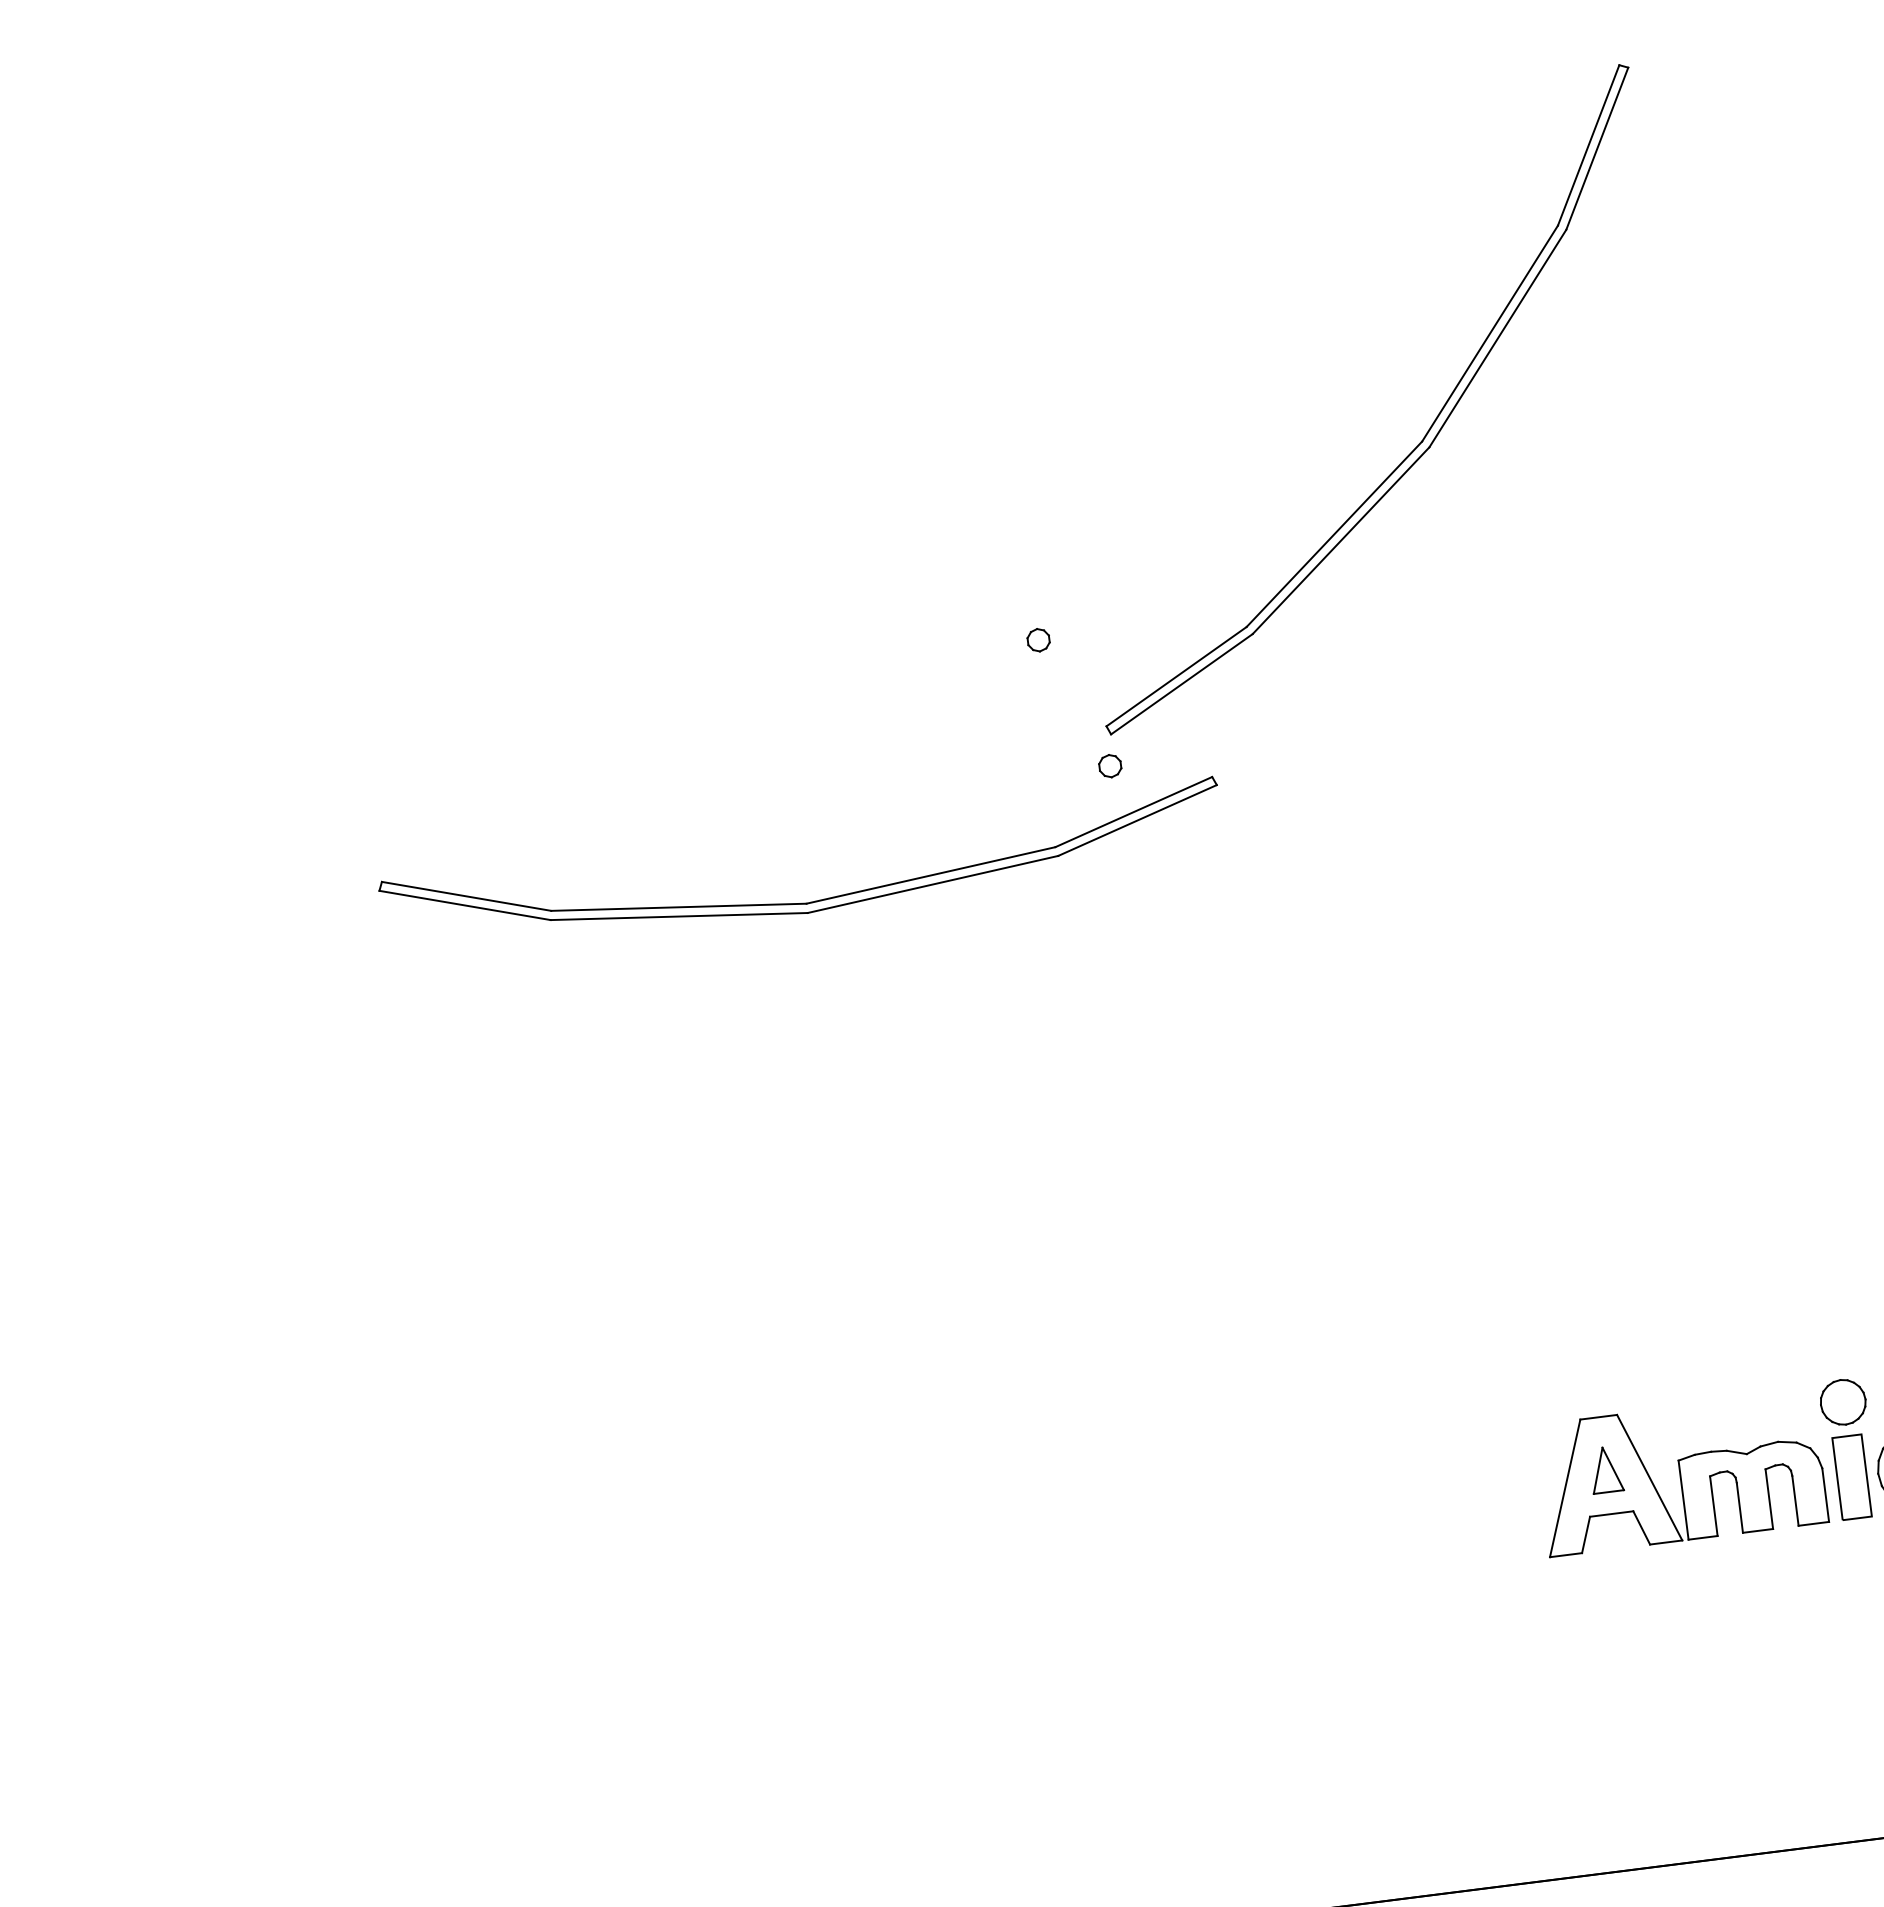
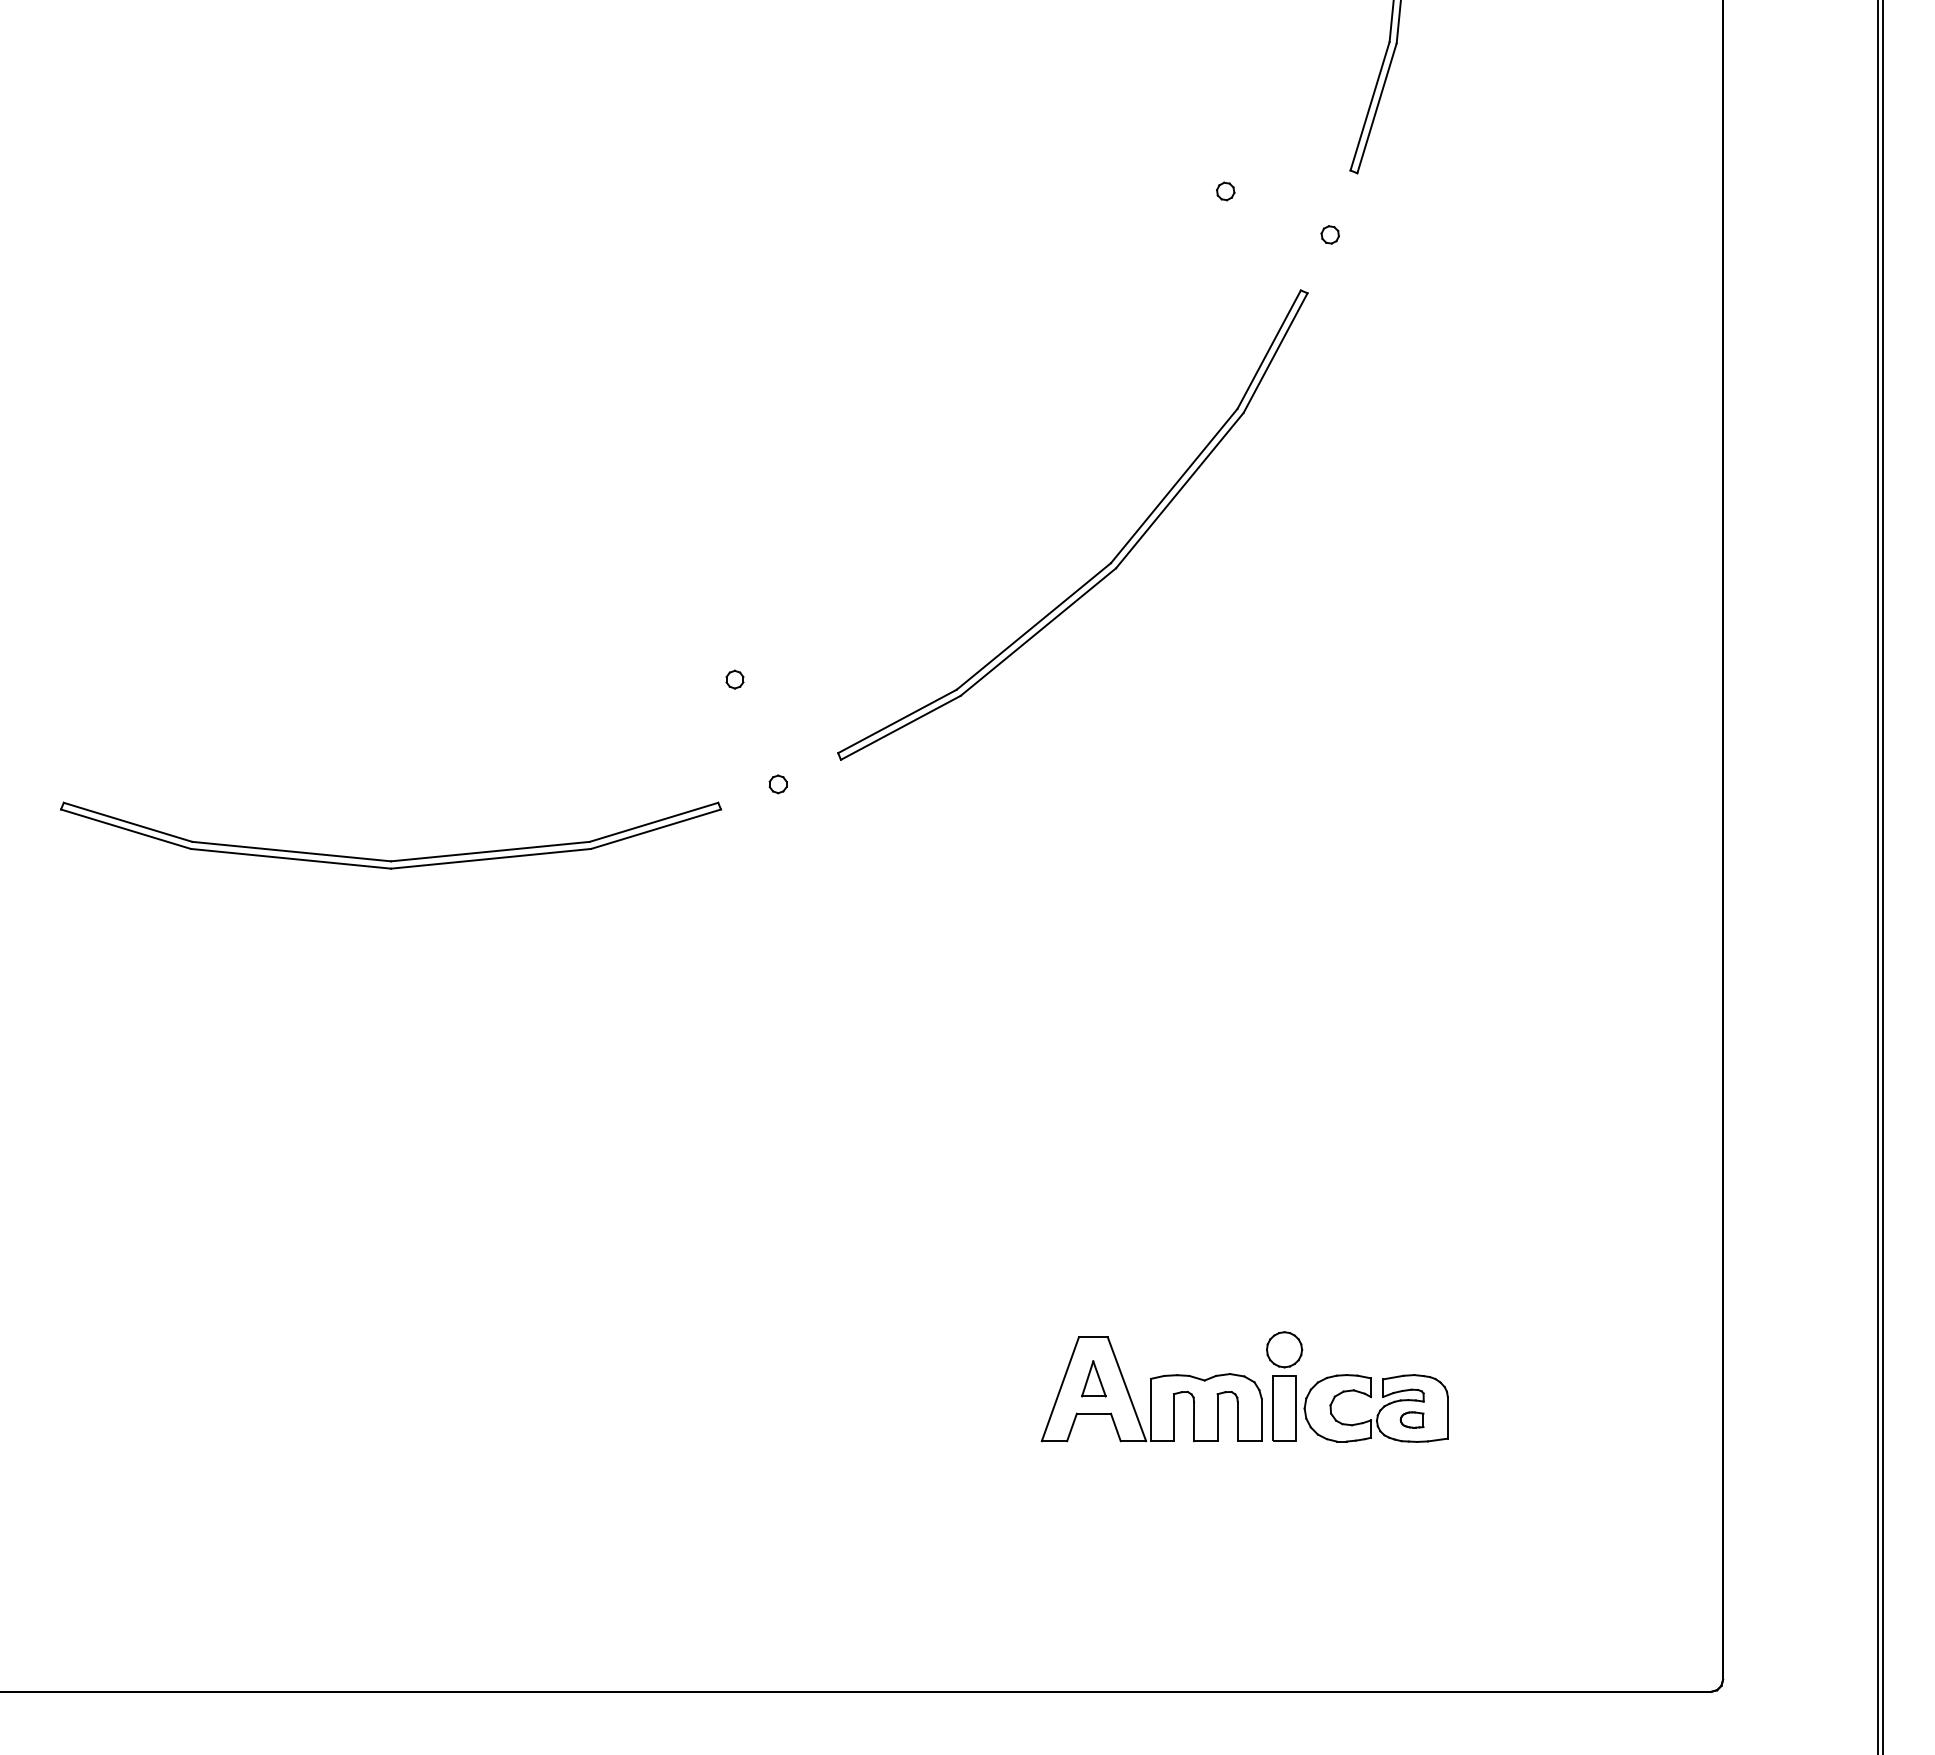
part: (1422, 438) -> (1111, 560), moved
part: (813, 900) -> (396, 859), moved

